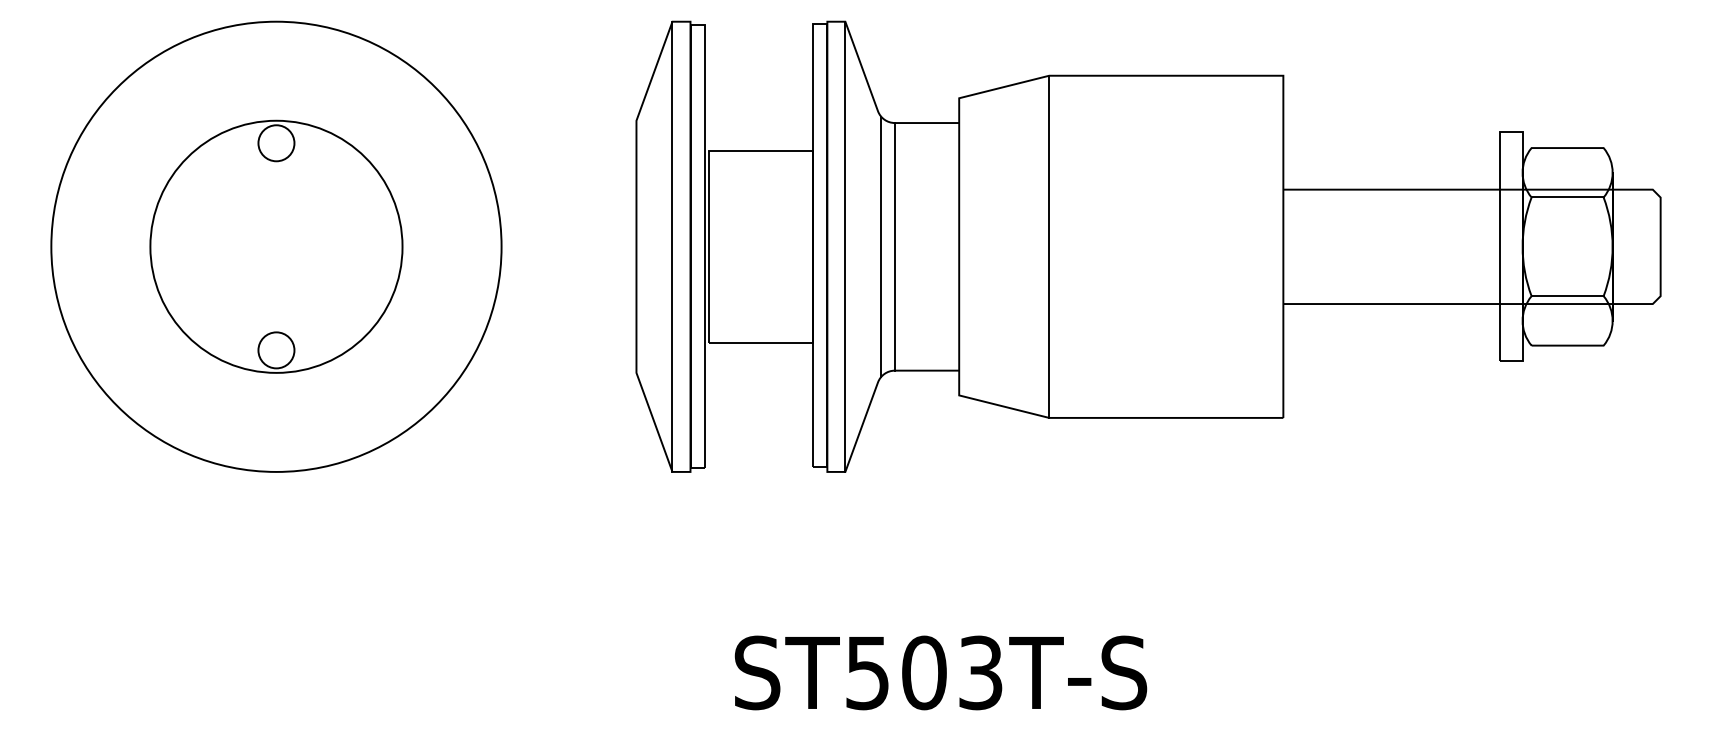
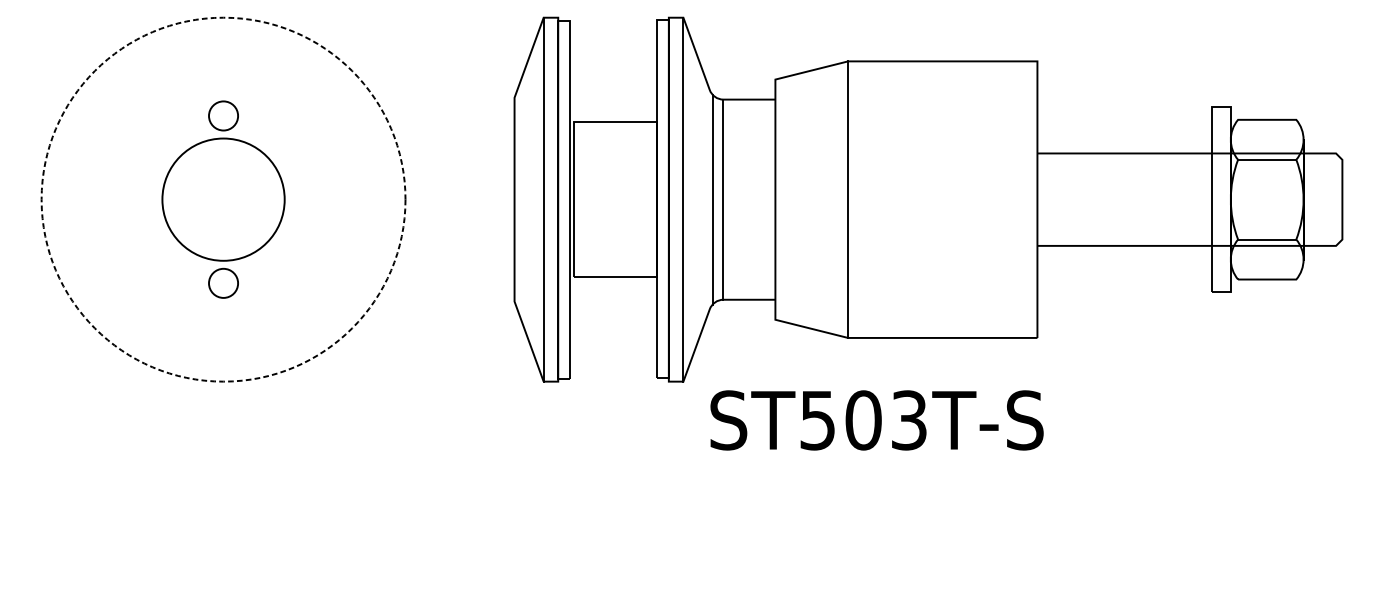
circle: (276, 246) -> (223, 199), size x0.6
circle: (276, 246) -> (223, 199), solid -> dashed
text: (940, 672) -> (876, 420), moved

